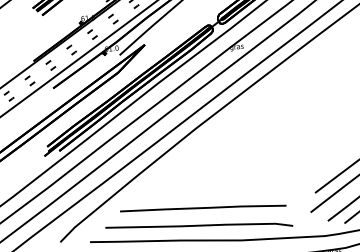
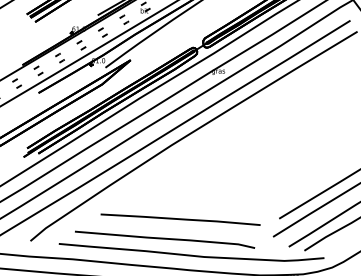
line: (203, 208) -> (180, 219), moved

